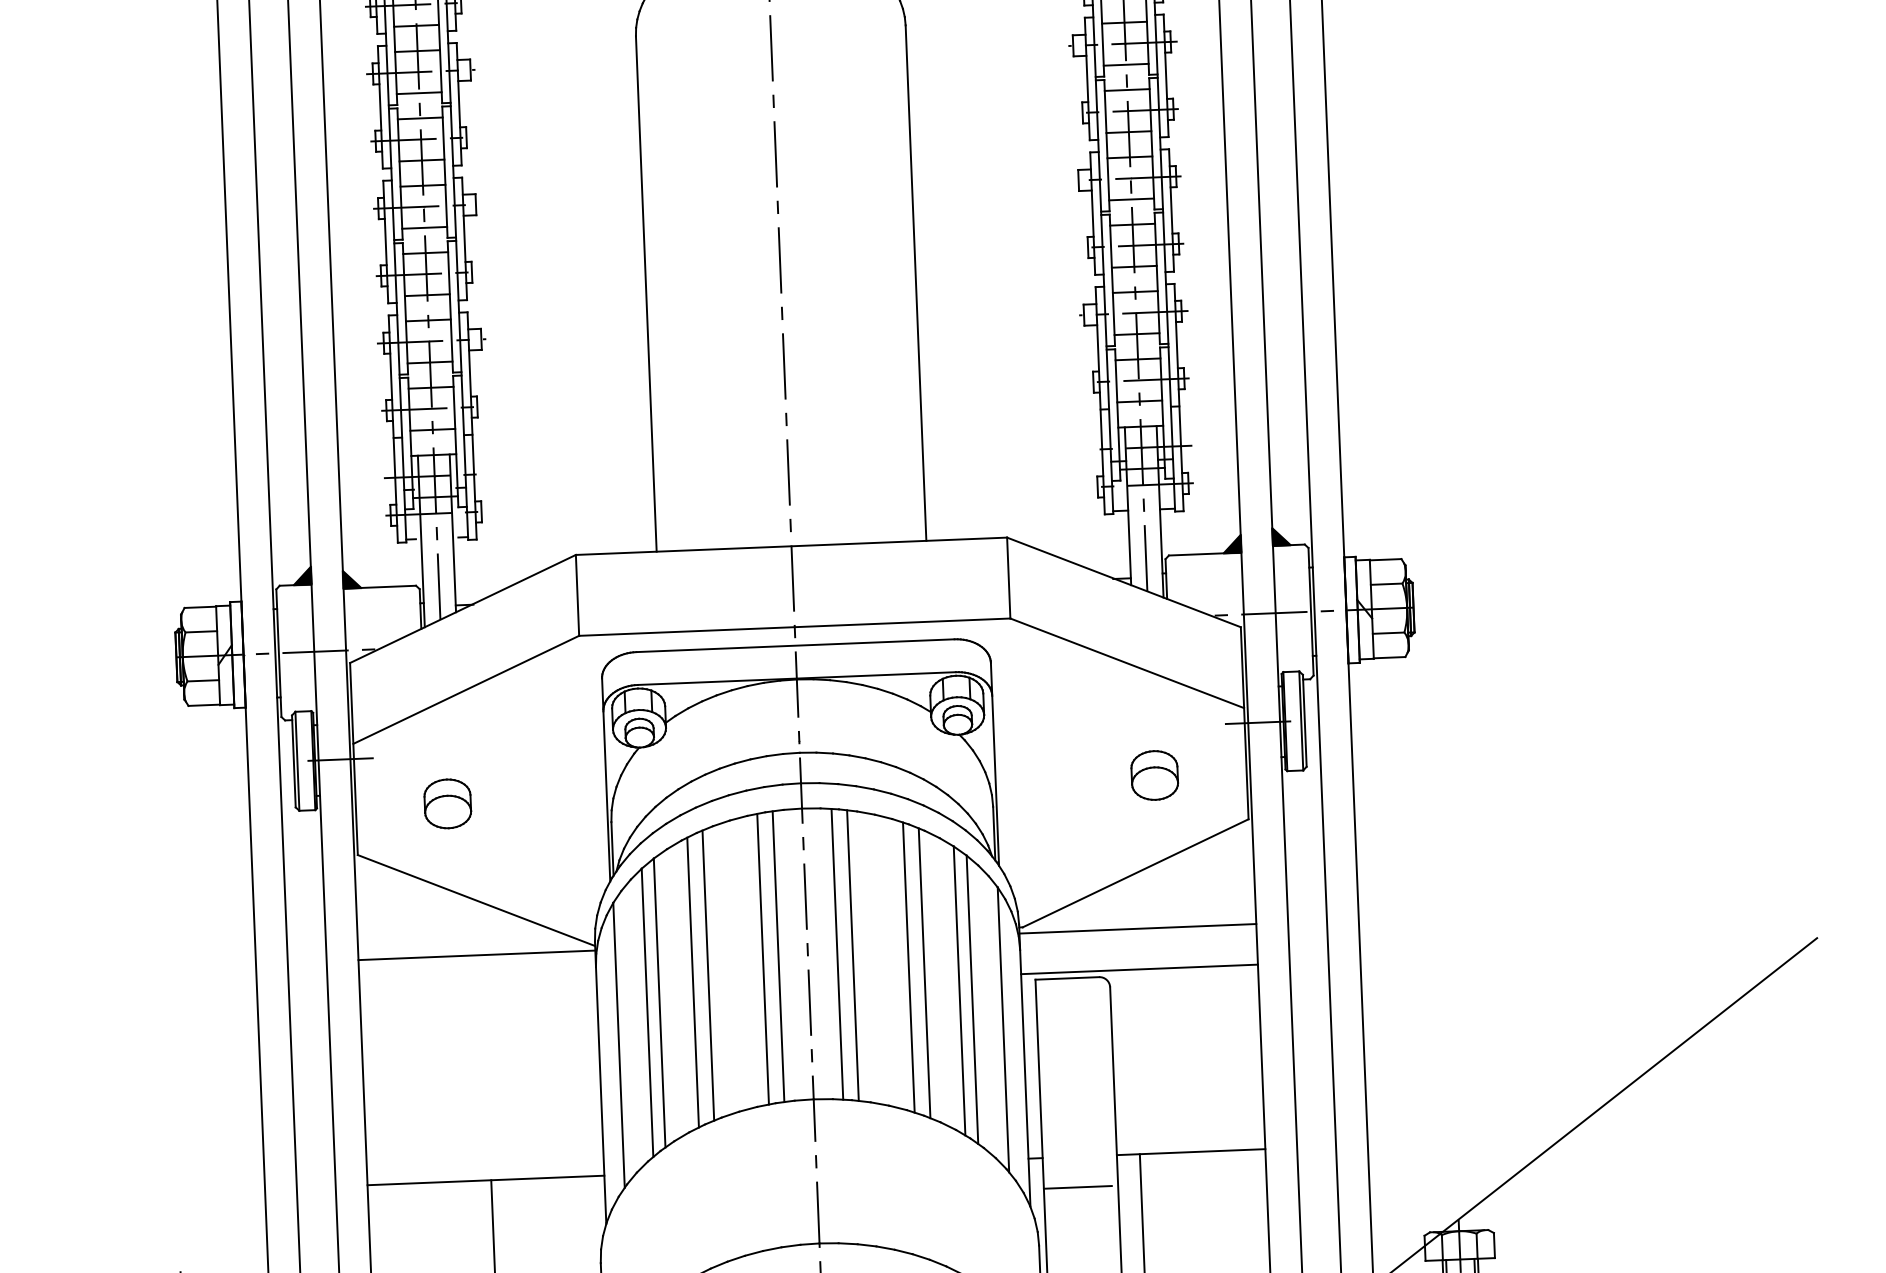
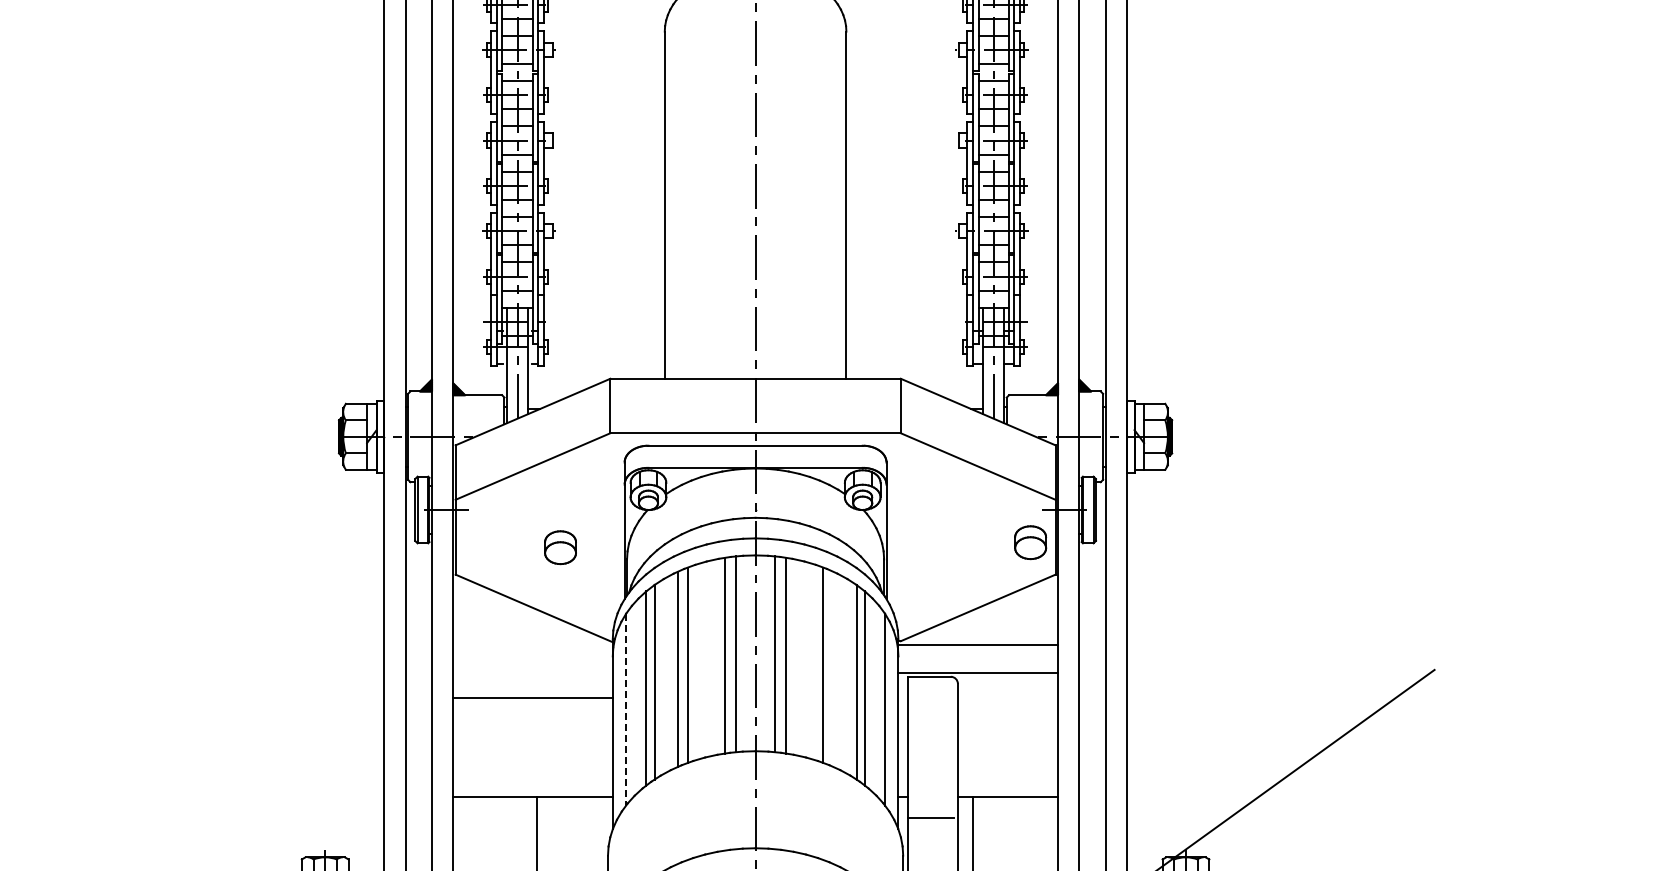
part: (1154, 775) -> (1030, 542), moved
part: (447, 803) -> (560, 547), moved
line: (476, 955) -> (532, 698), moved
line: (924, 973) -> (833, 669), removed
line: (619, 1045) -> (626, 709), solid -> dashed

